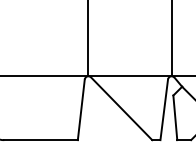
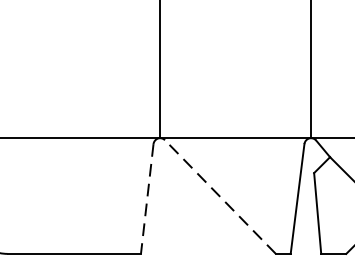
line: (121, 108) -> (220, 196), solid -> dashed
line: (81, 110) -> (147, 200), solid -> dashed

